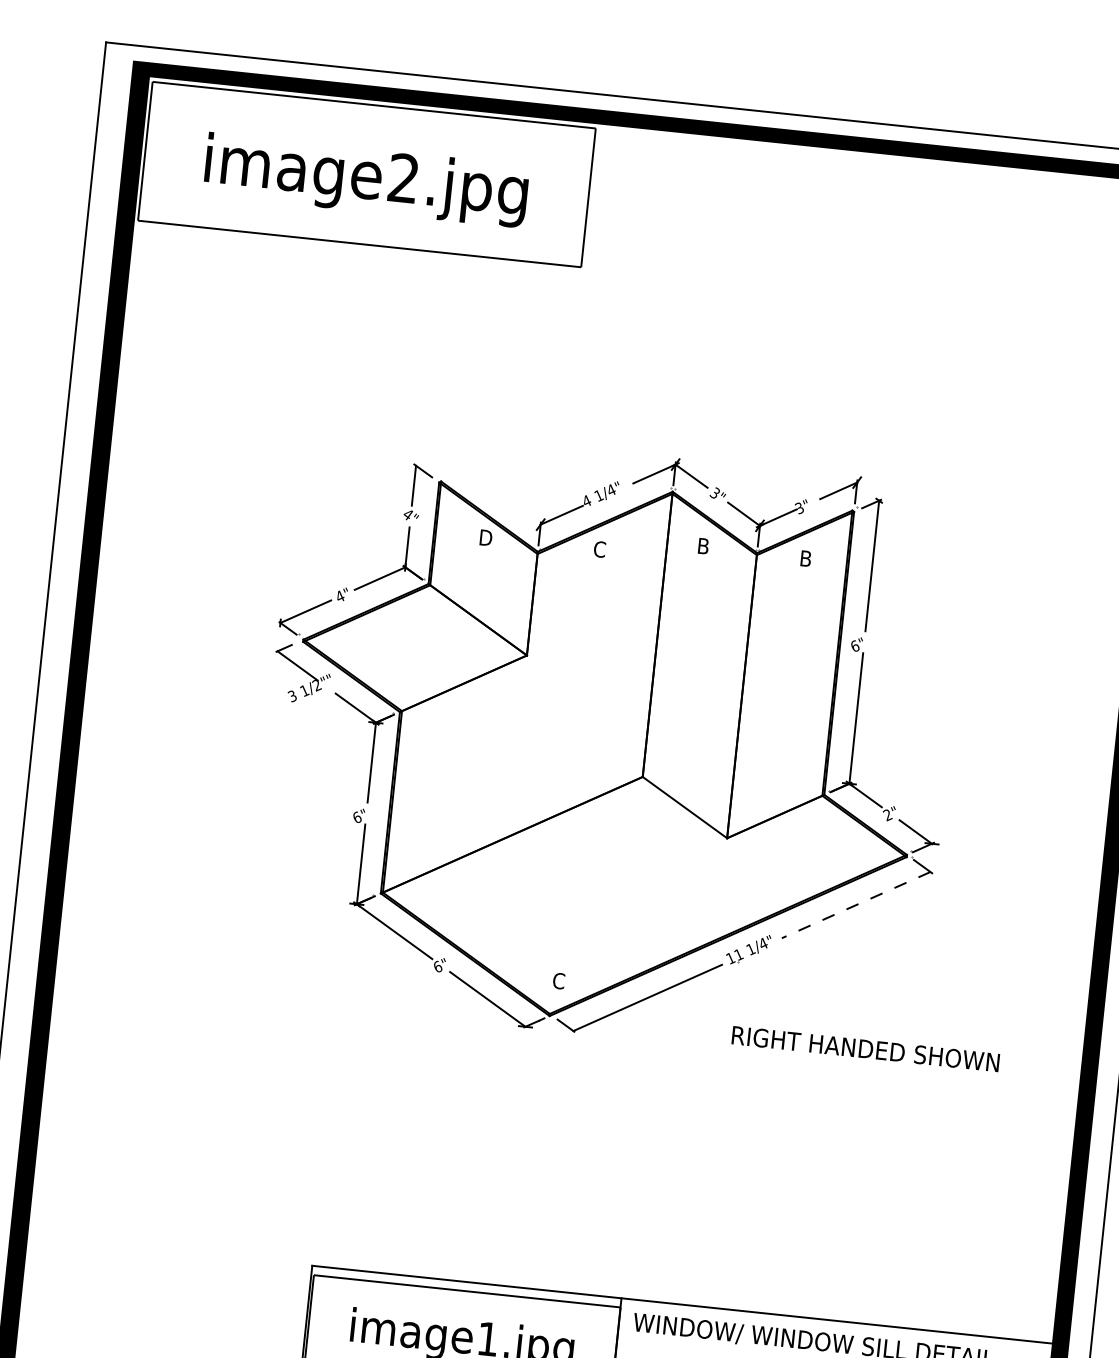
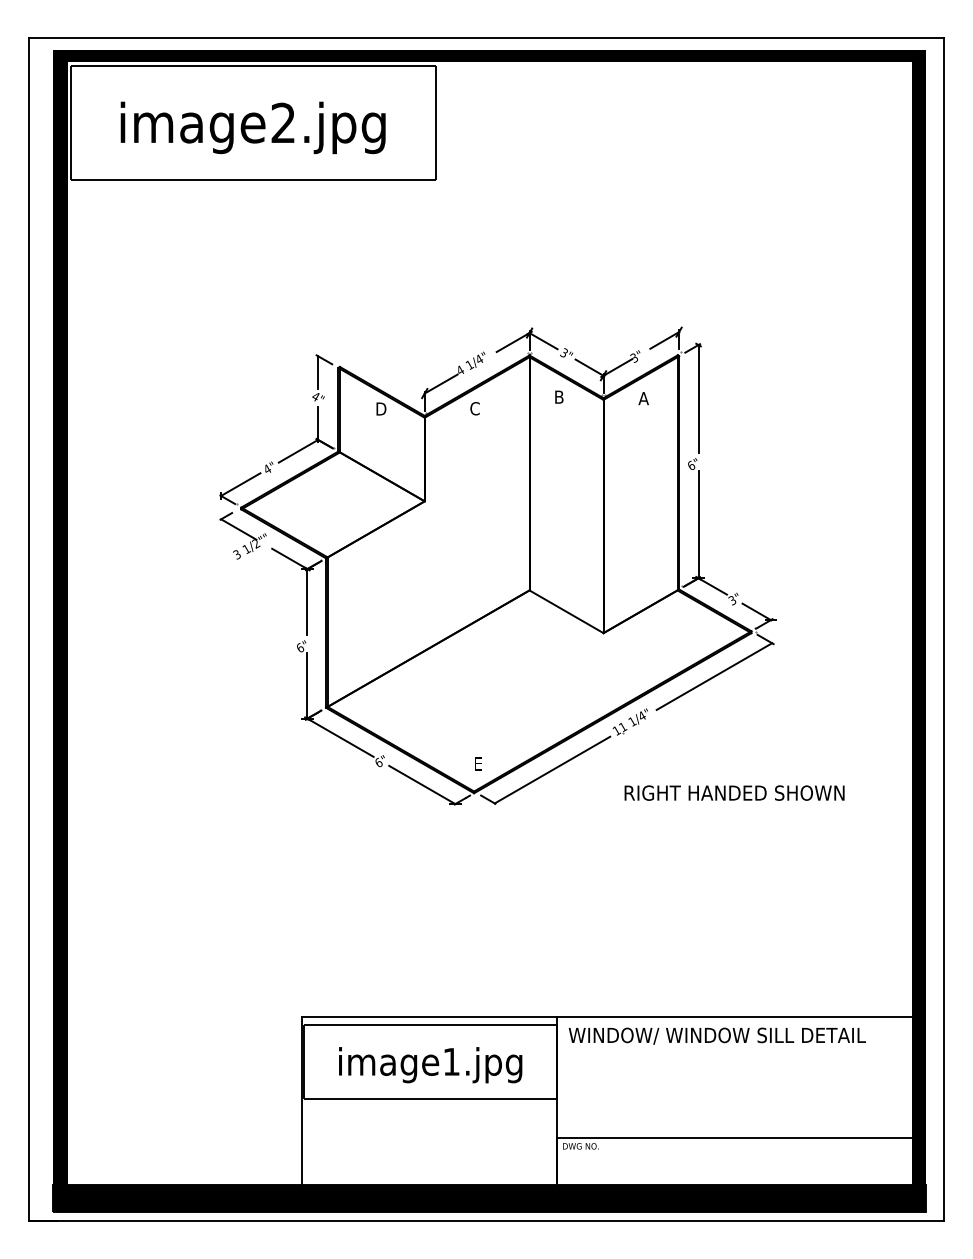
text: (805, 558) -> (643, 398), B -> A
text: (887, 815) -> (732, 600), 2" -> 3"
line: (856, 905) -> (714, 676), dashed -> solid
text: (558, 980) -> (478, 763), C -> E

